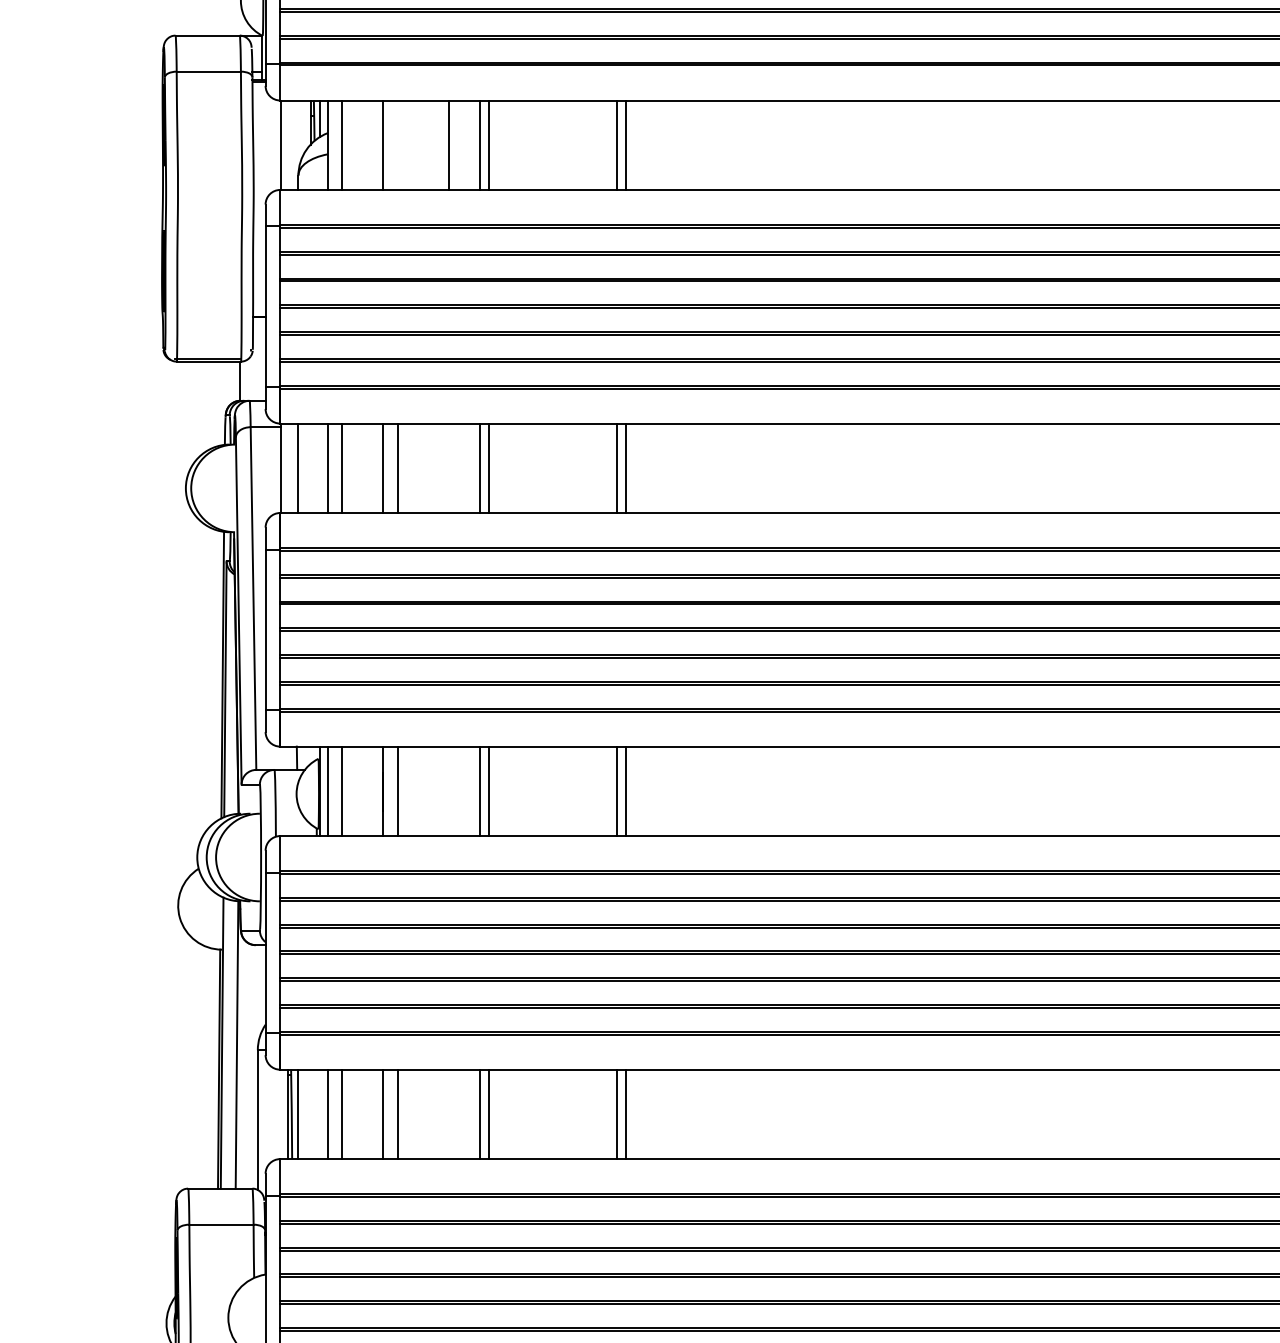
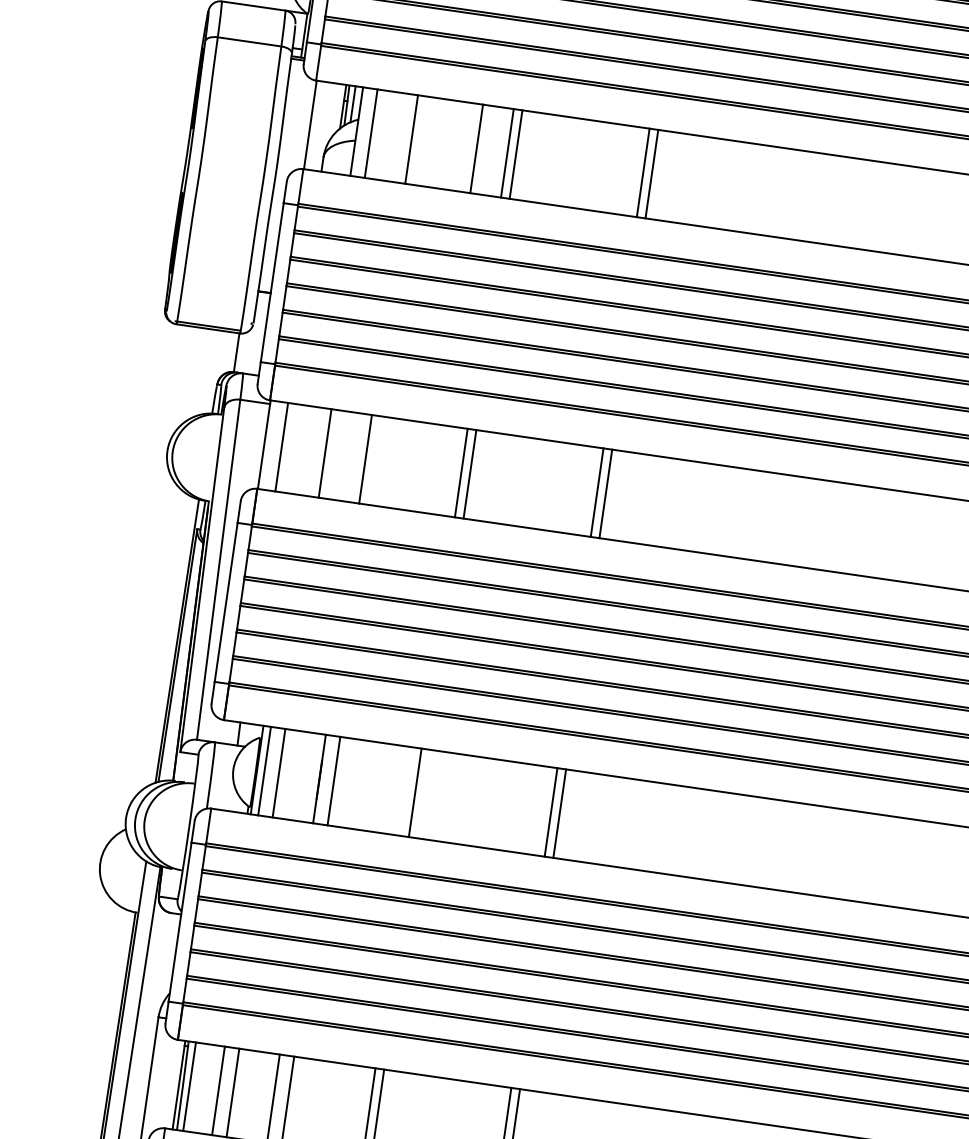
line: (327, 468) -> (310, 451), removed
line: (397, 468) -> (379, 461), removed
line: (488, 791) -> (423, 794), removed

